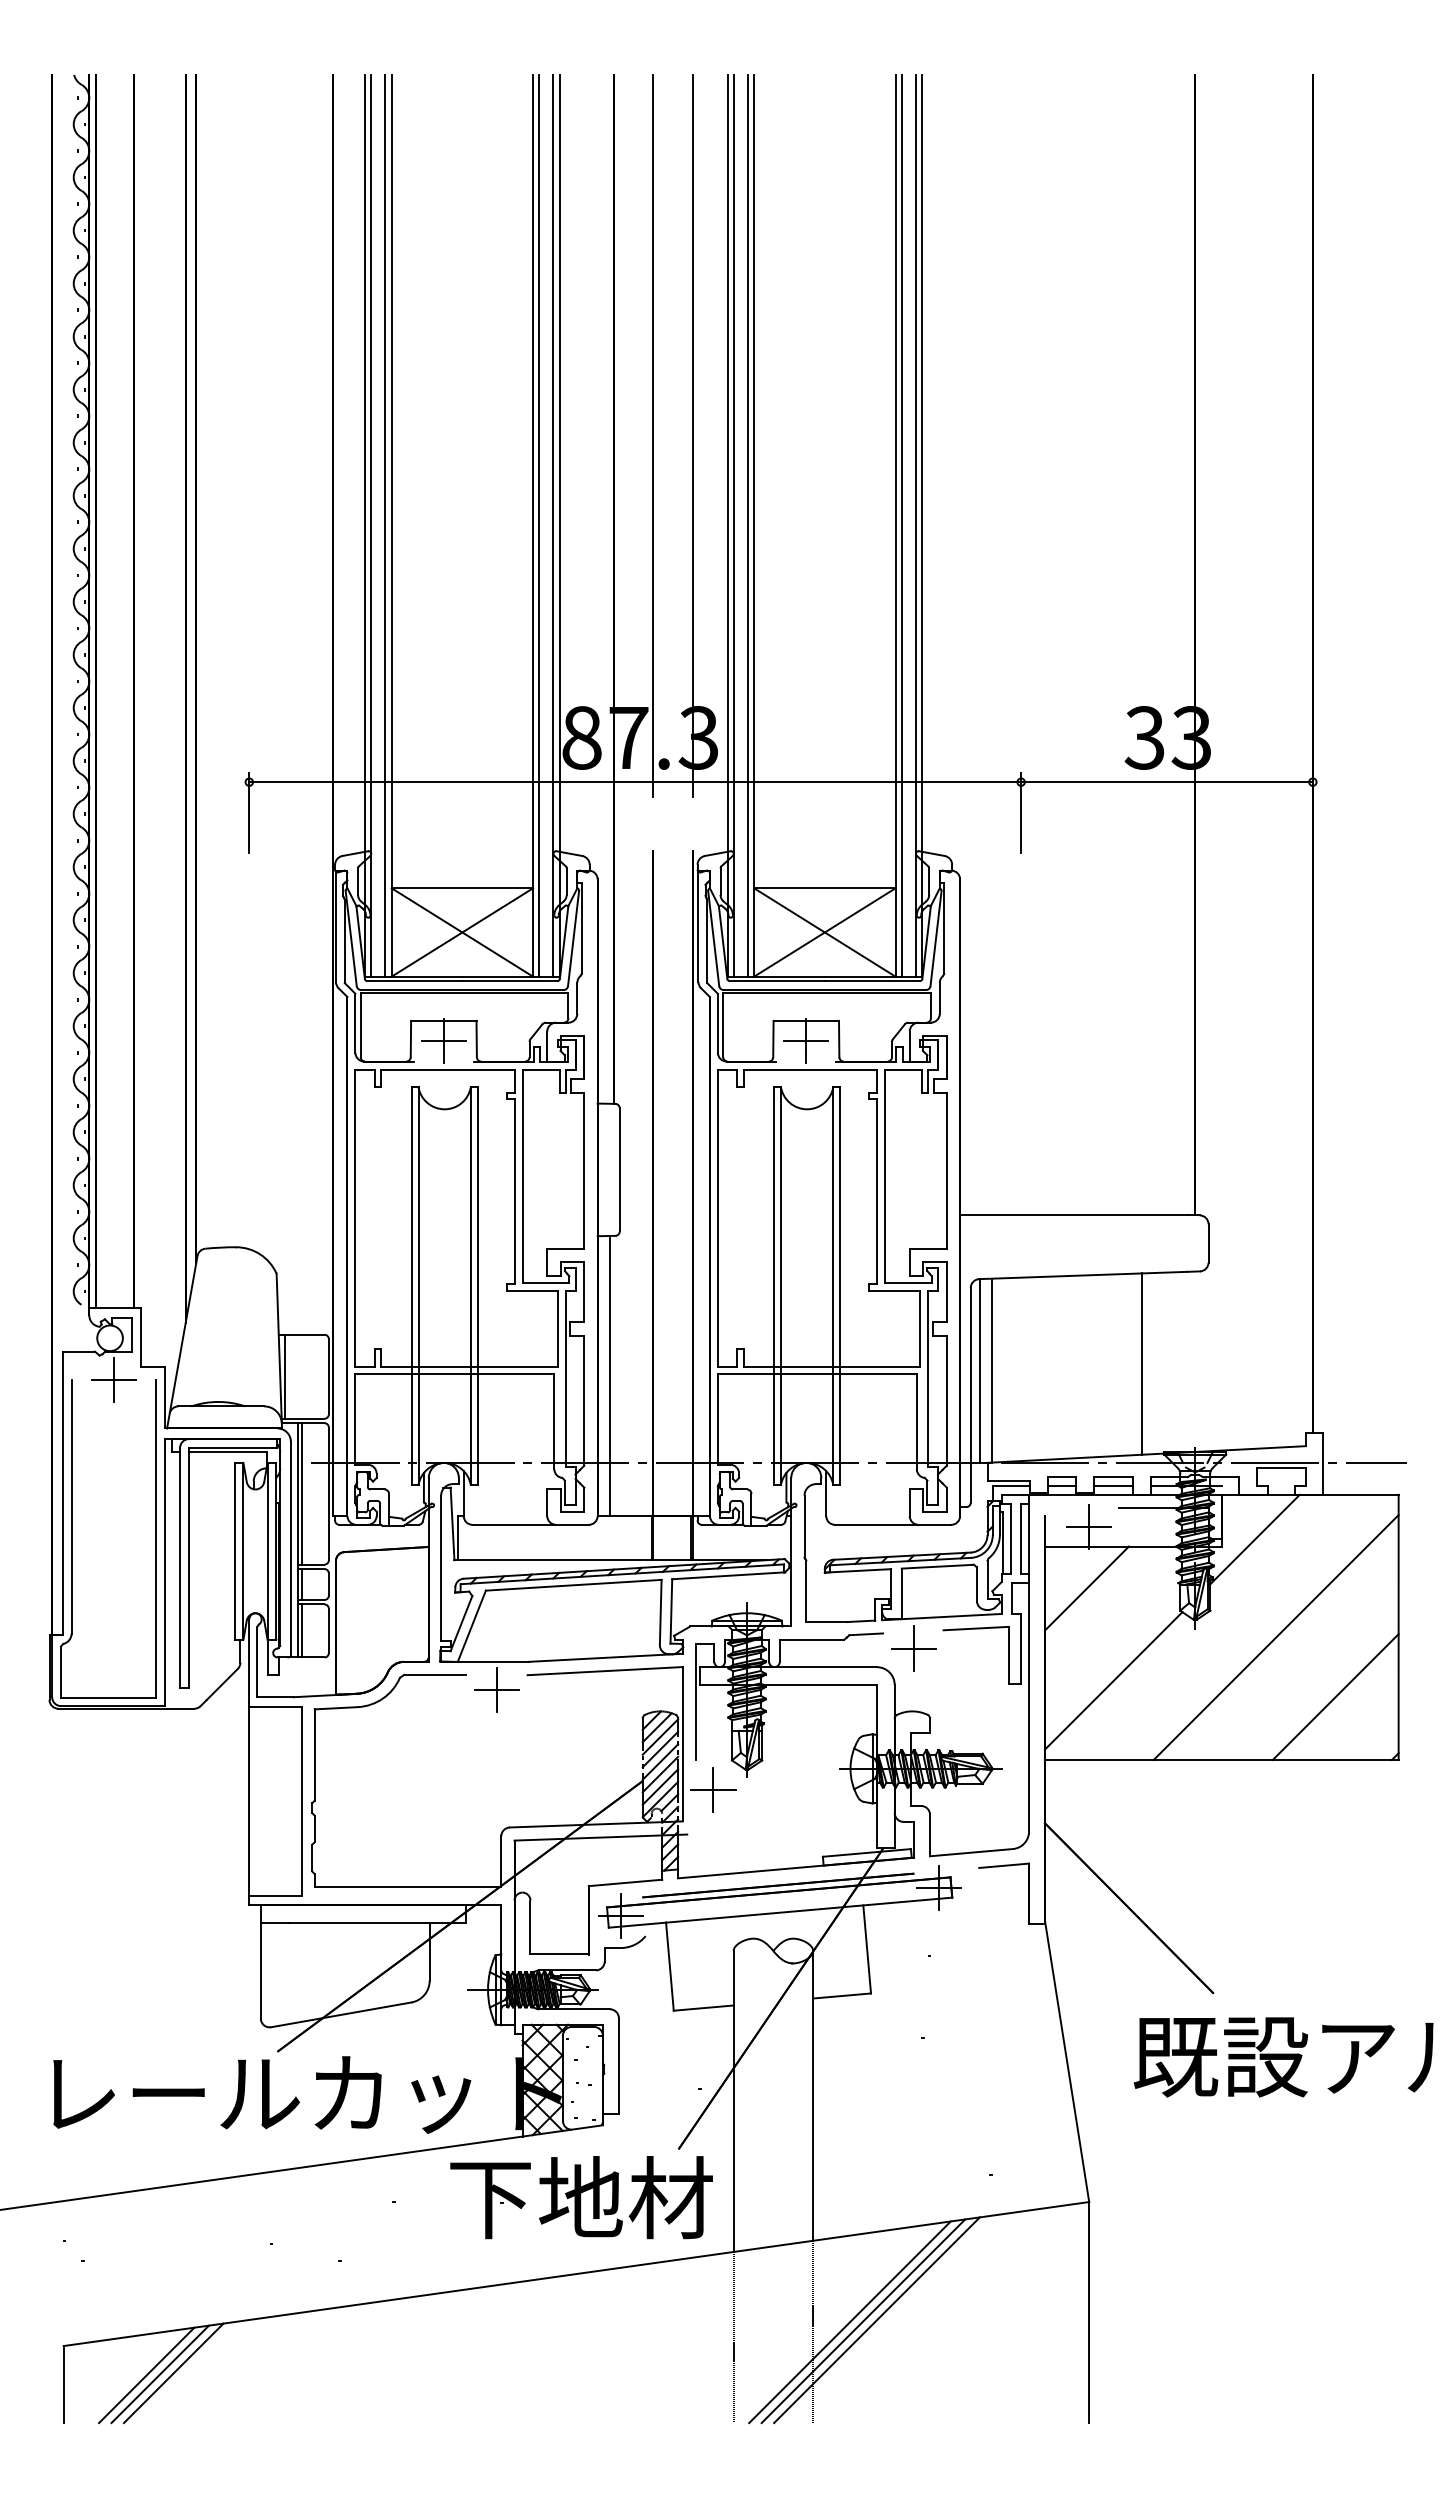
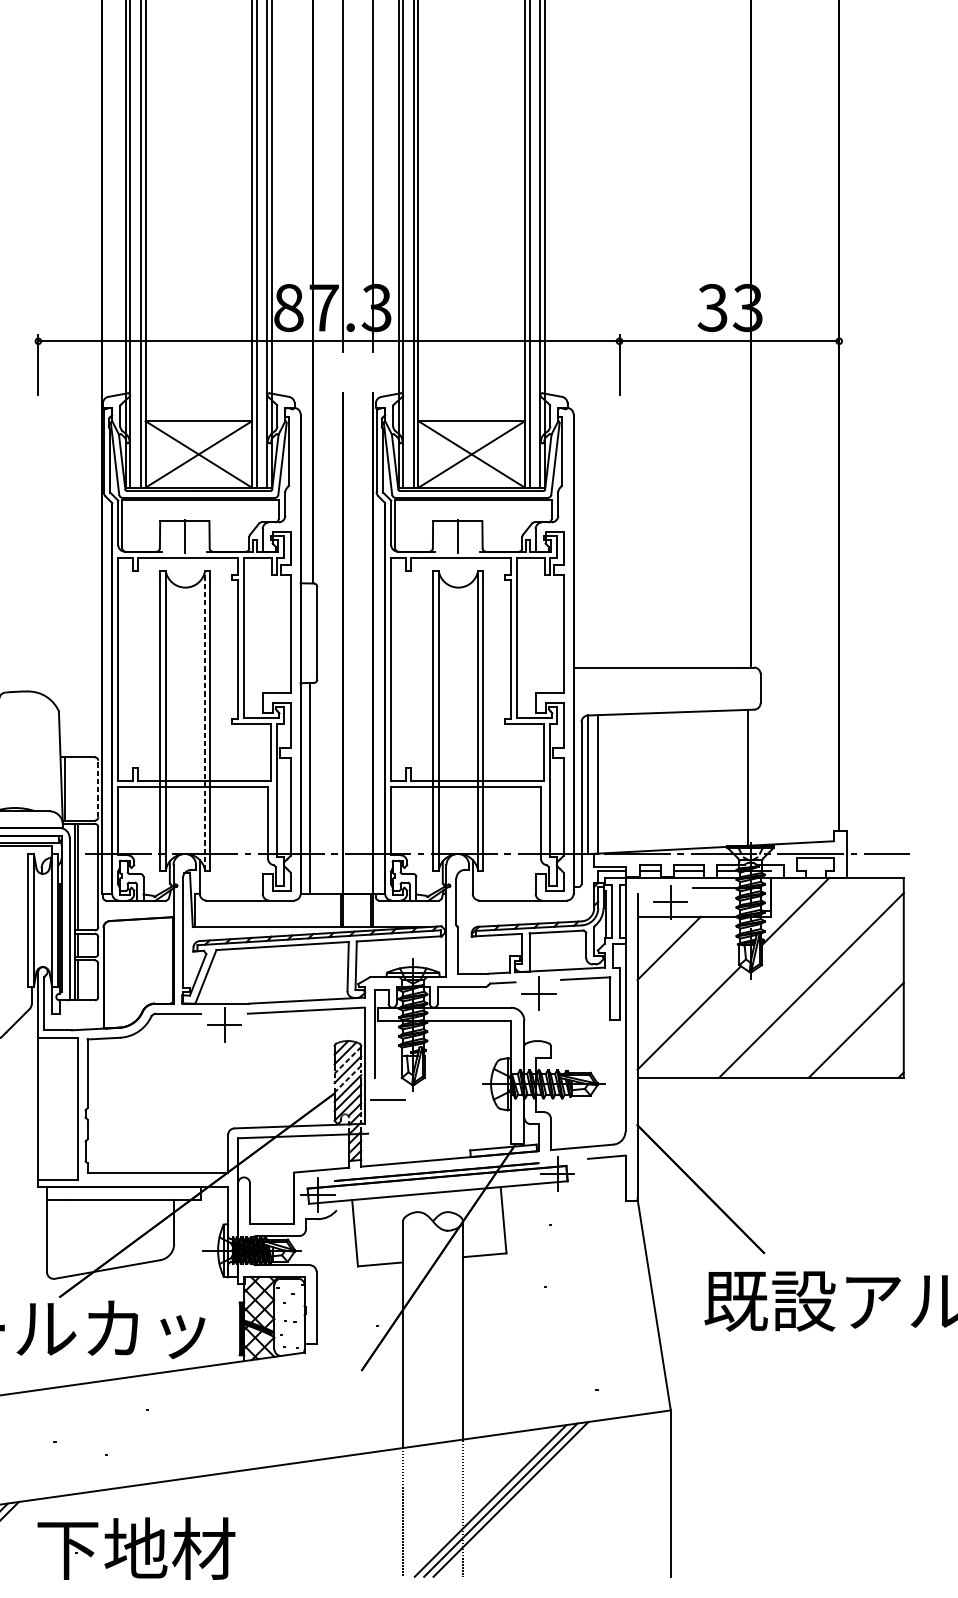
line: (443, 1041) -> (184, 536), removed
line: (806, 1041) -> (457, 536), removed
line: (470, 1286) -> (204, 721), solid -> dashed
line: (1142, 1363) -> (747, 779), moved
line: (328, 1376) -> (97, 788), solid -> dashed
line: (660, 1737) -> (347, 1060), solid -> dashed
line: (660, 1762) -> (347, 1079), solid -> dashed
line: (713, 1789) -> (387, 1099), removed
part: (581, 2197) -> (136, 1548), moved

